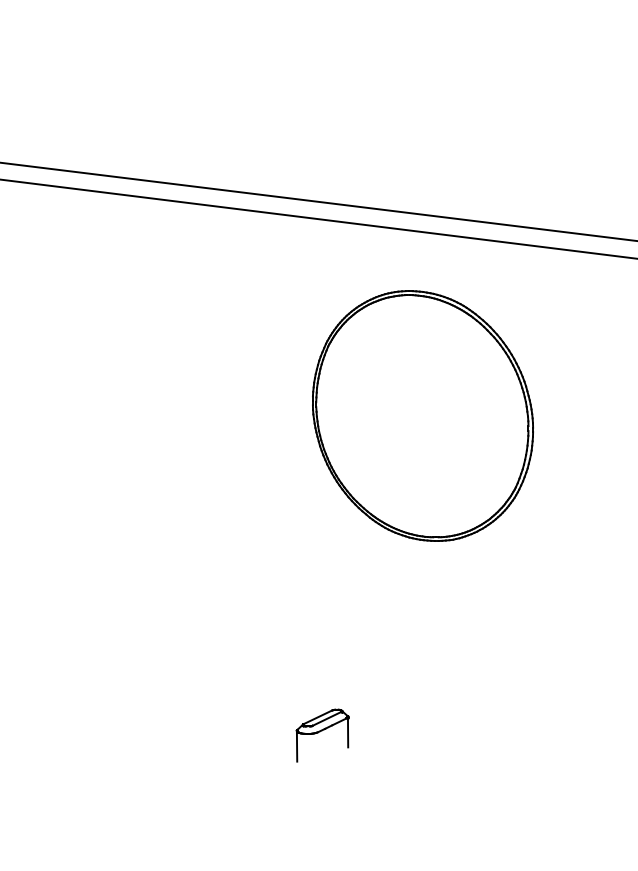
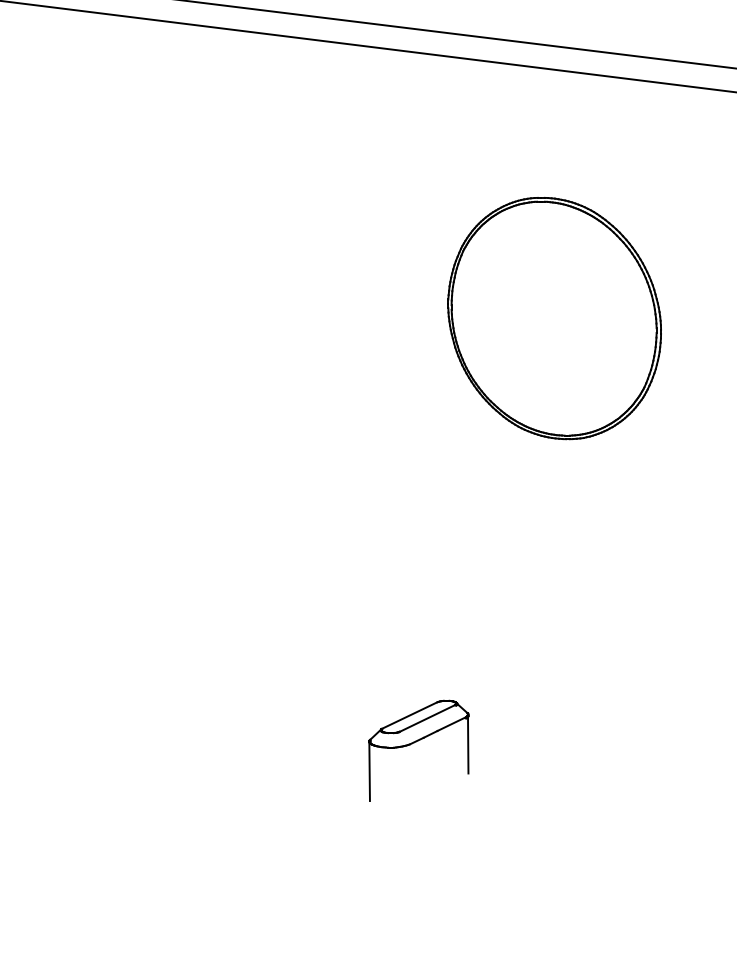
part: (422, 415) -> (554, 317), size x0.71
part: (322, 735) -> (418, 750), size x1.43

